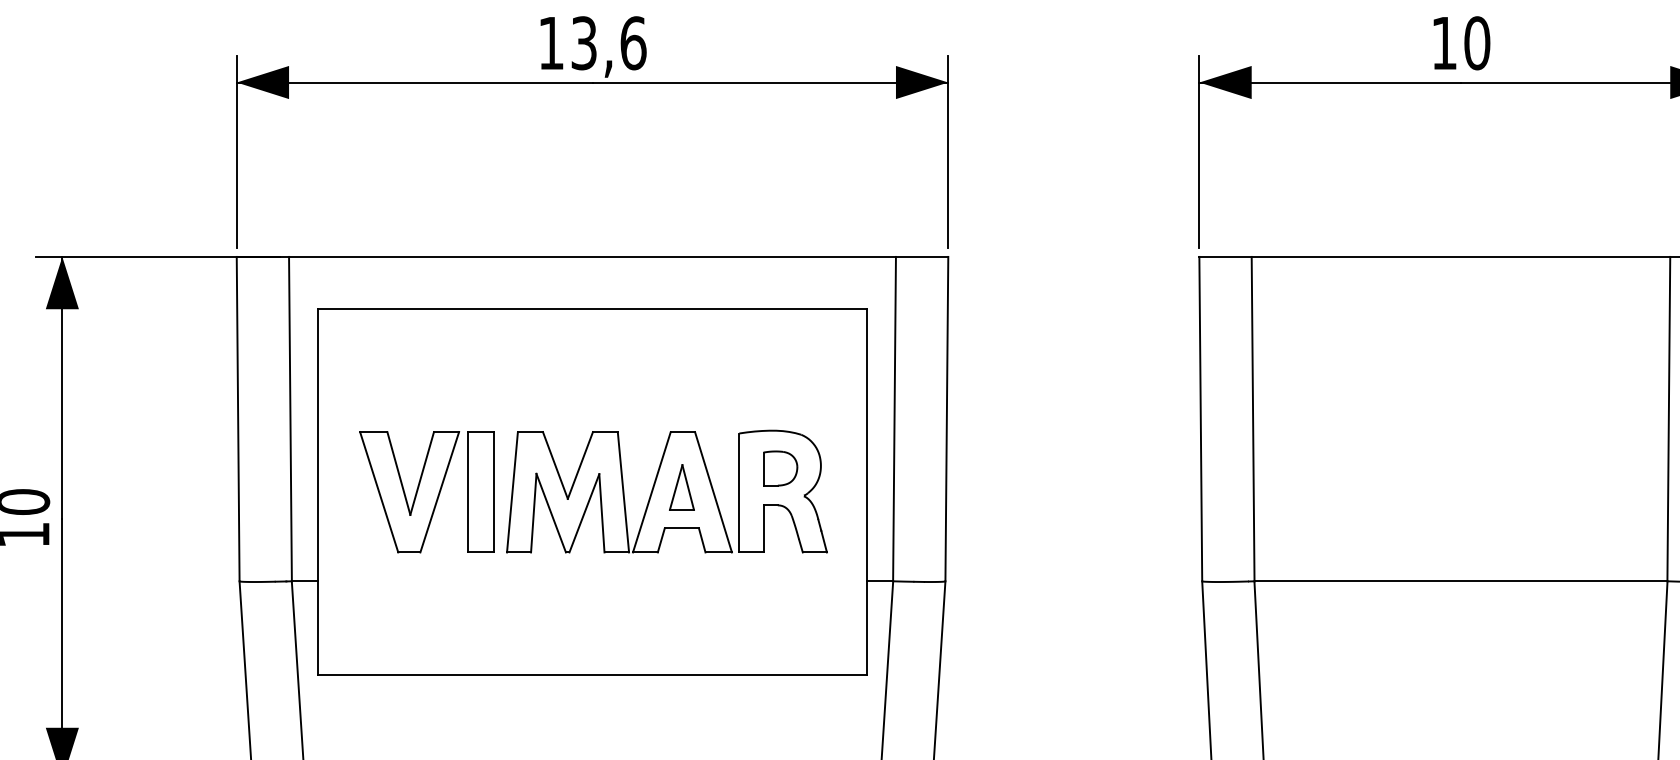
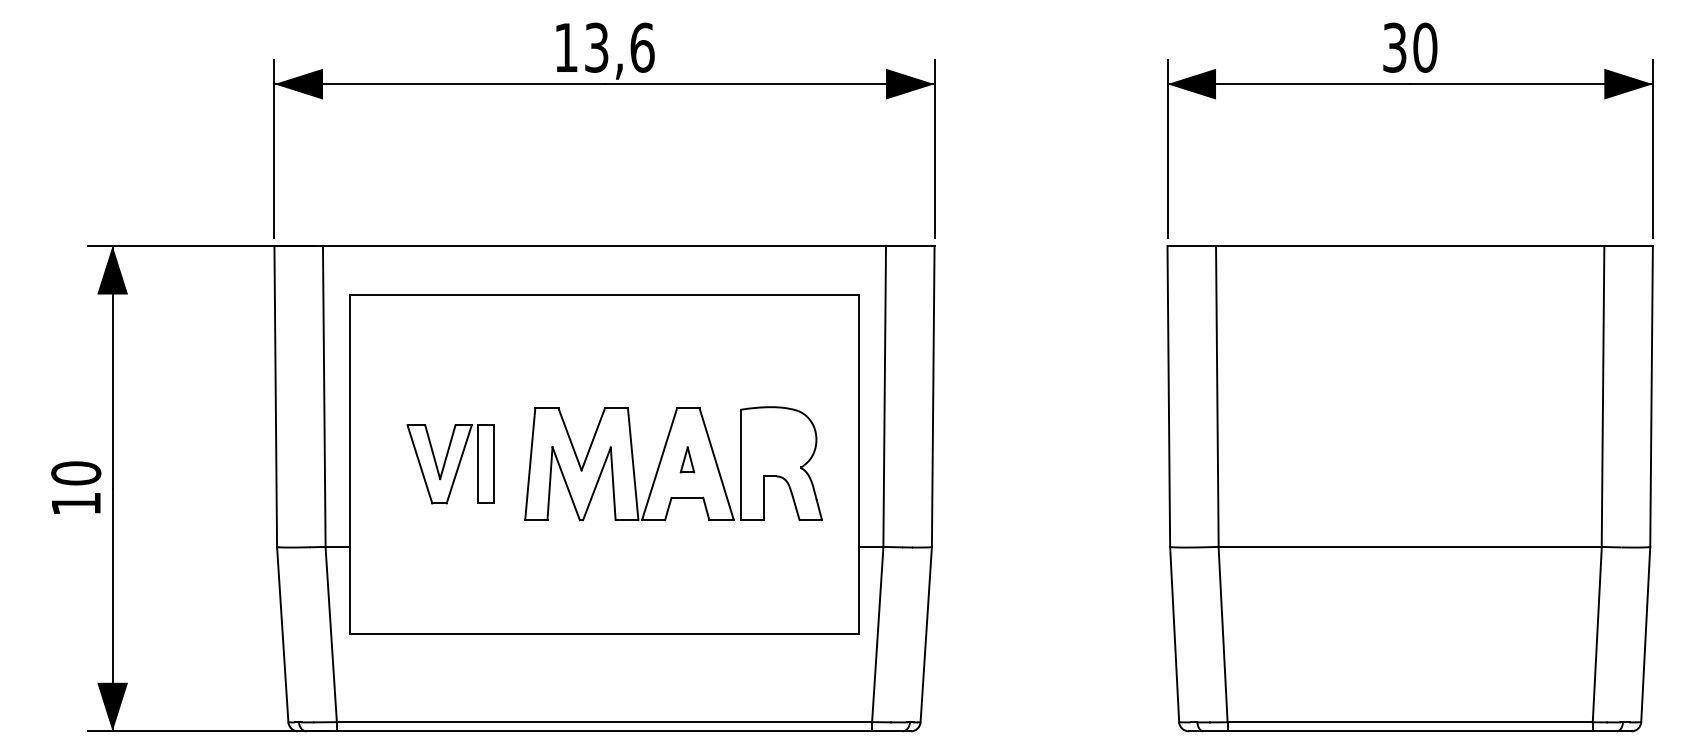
text: (1444, 42) -> (1394, 47), 10 -> 30
part: (780, 467) -> (778, 441), removed
part: (681, 487) -> (687, 459), size x0.6
part: (426, 492) -> (450, 464), size x0.7

